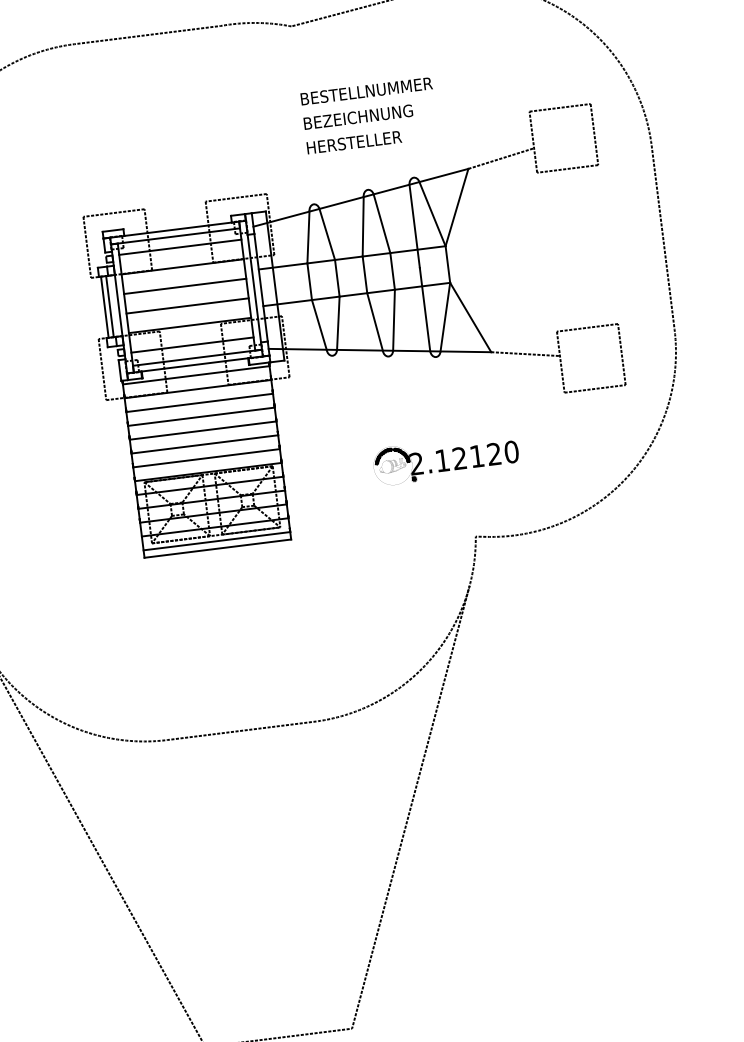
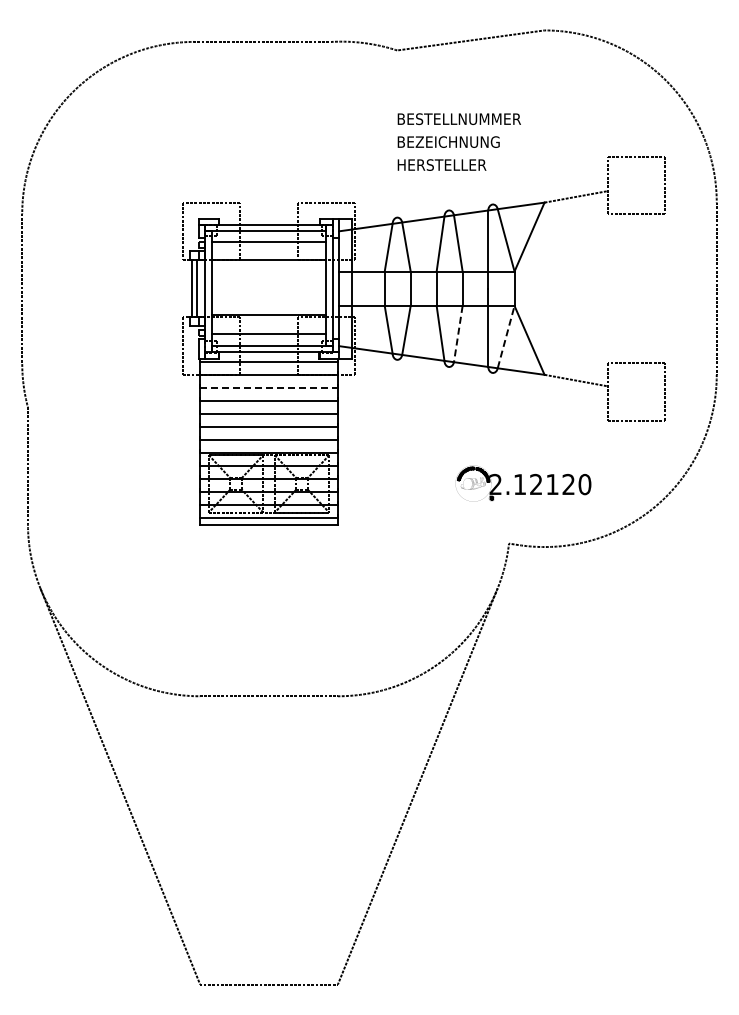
line: (184, 286) -> (268, 278), removed
line: (187, 306) -> (268, 297), removed
line: (445, 316) -> (506, 336), solid -> dashed
line: (394, 320) -> (458, 334), solid -> dashed
line: (200, 403) -> (269, 388), solid -> dashed
part: (446, 459) -> (523, 483), moved

